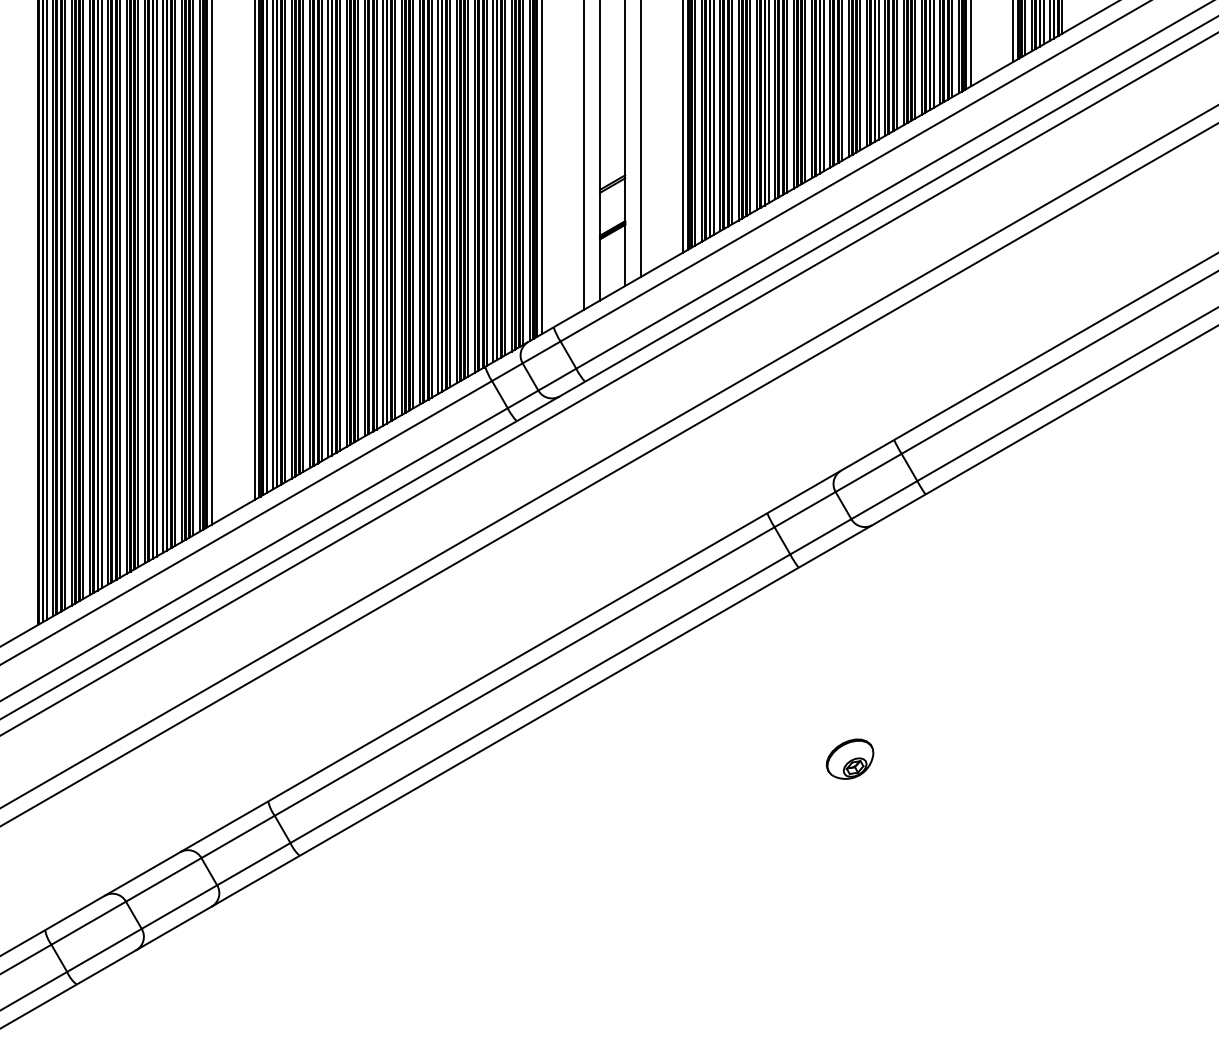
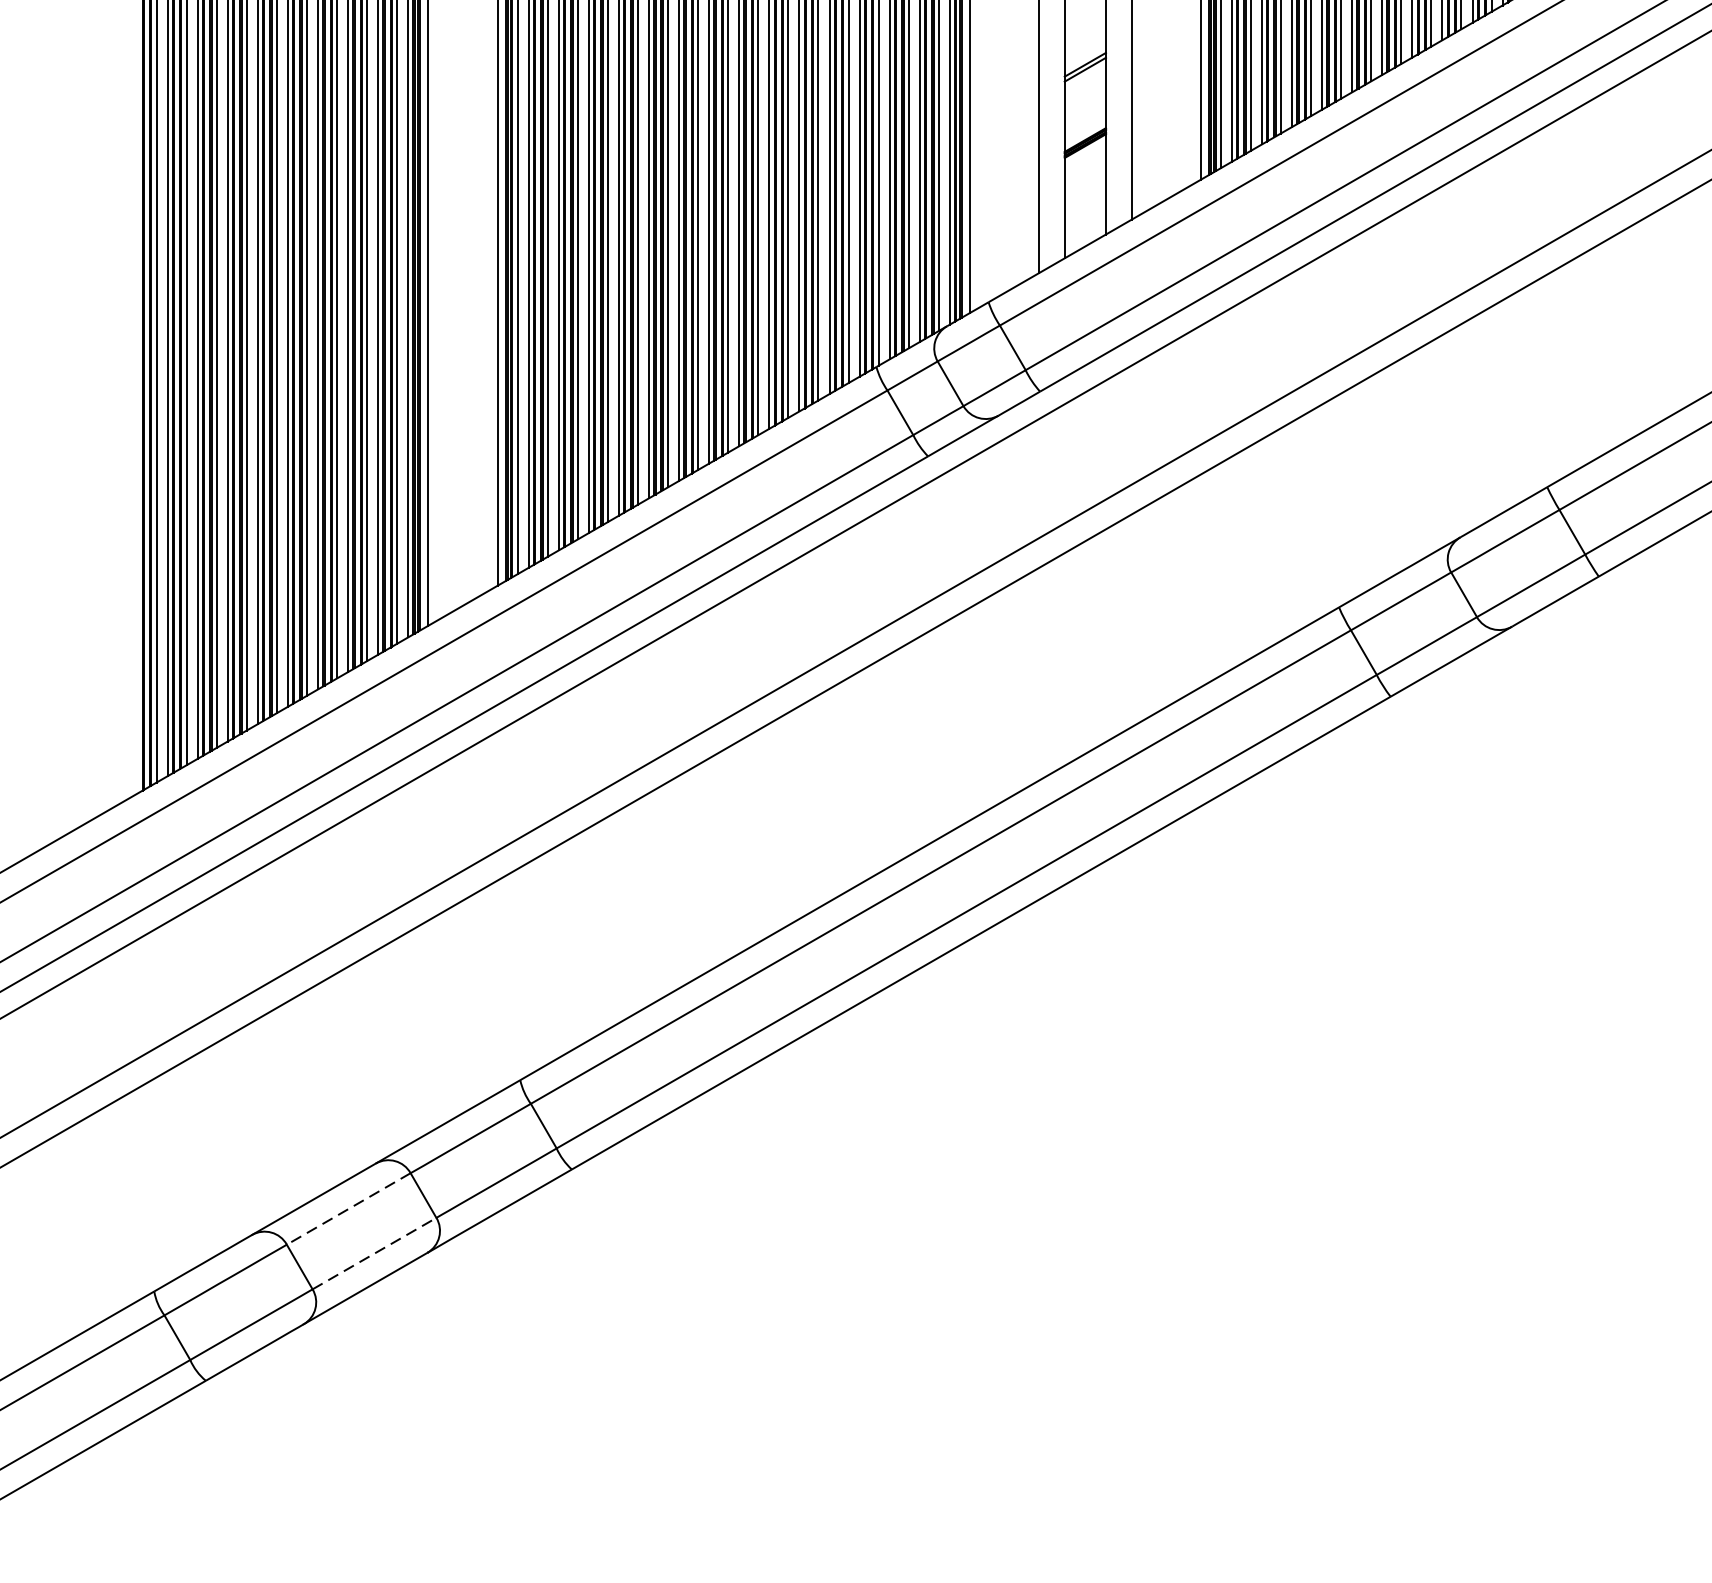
part: (849, 758) -> (1473, 1009), removed
line: (163, 879) -> (348, 1208), solid -> dashed
line: (179, 907) -> (374, 1254), solid -> dashed

